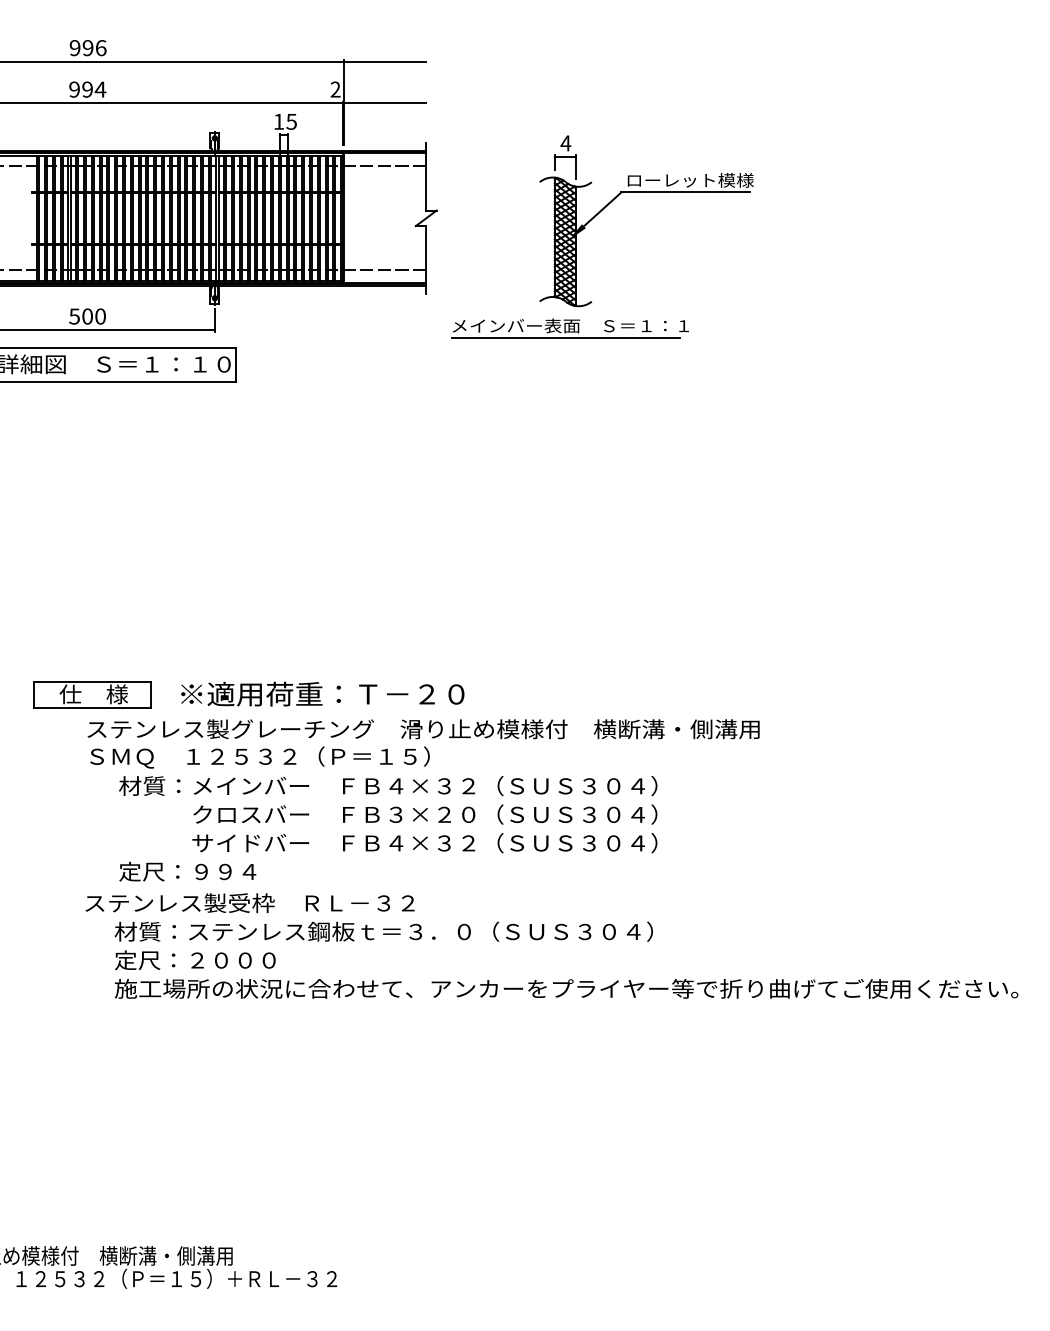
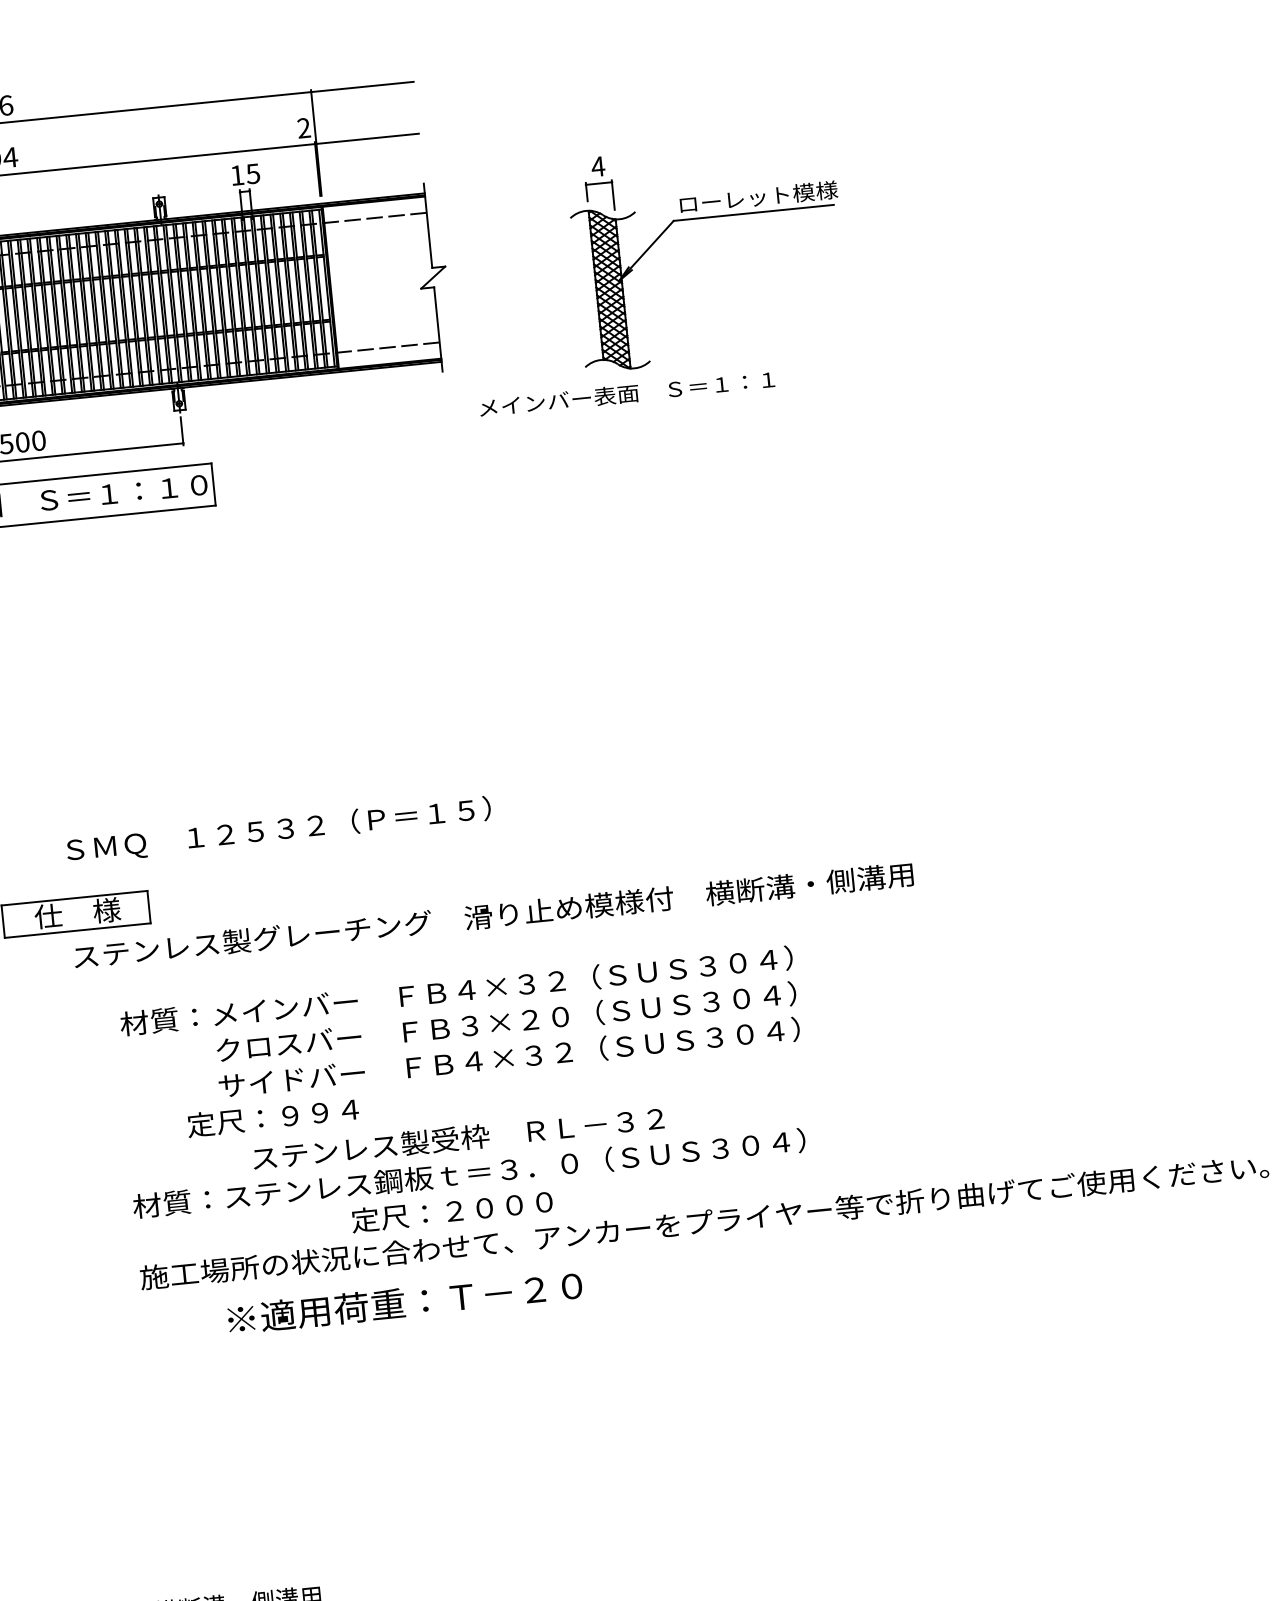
line: (565, 337) -> (621, 409), removed
text: (322, 693) -> (404, 1301), moved
text: (259, 757) -> (278, 830), moved
text: (187, 871) -> (272, 1117), moved
text: (249, 903) -> (457, 1139), moved
text: (195, 960) -> (452, 1211), moved

